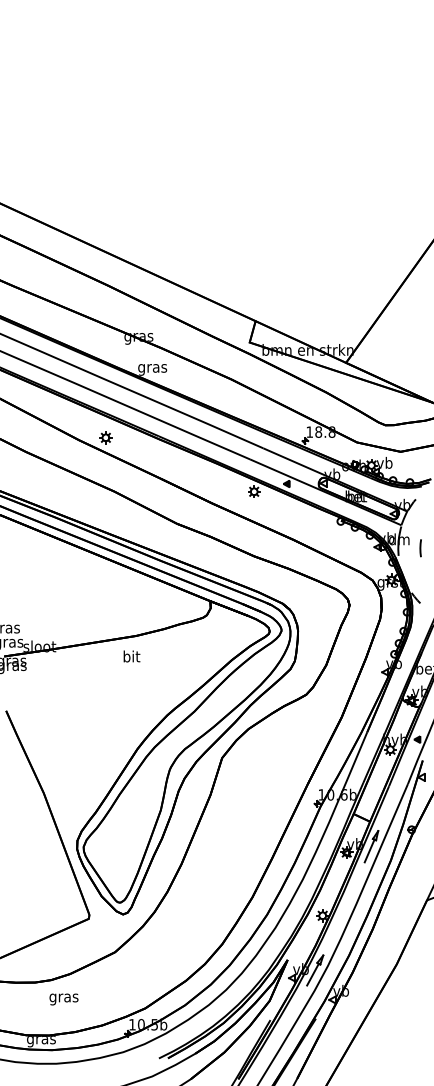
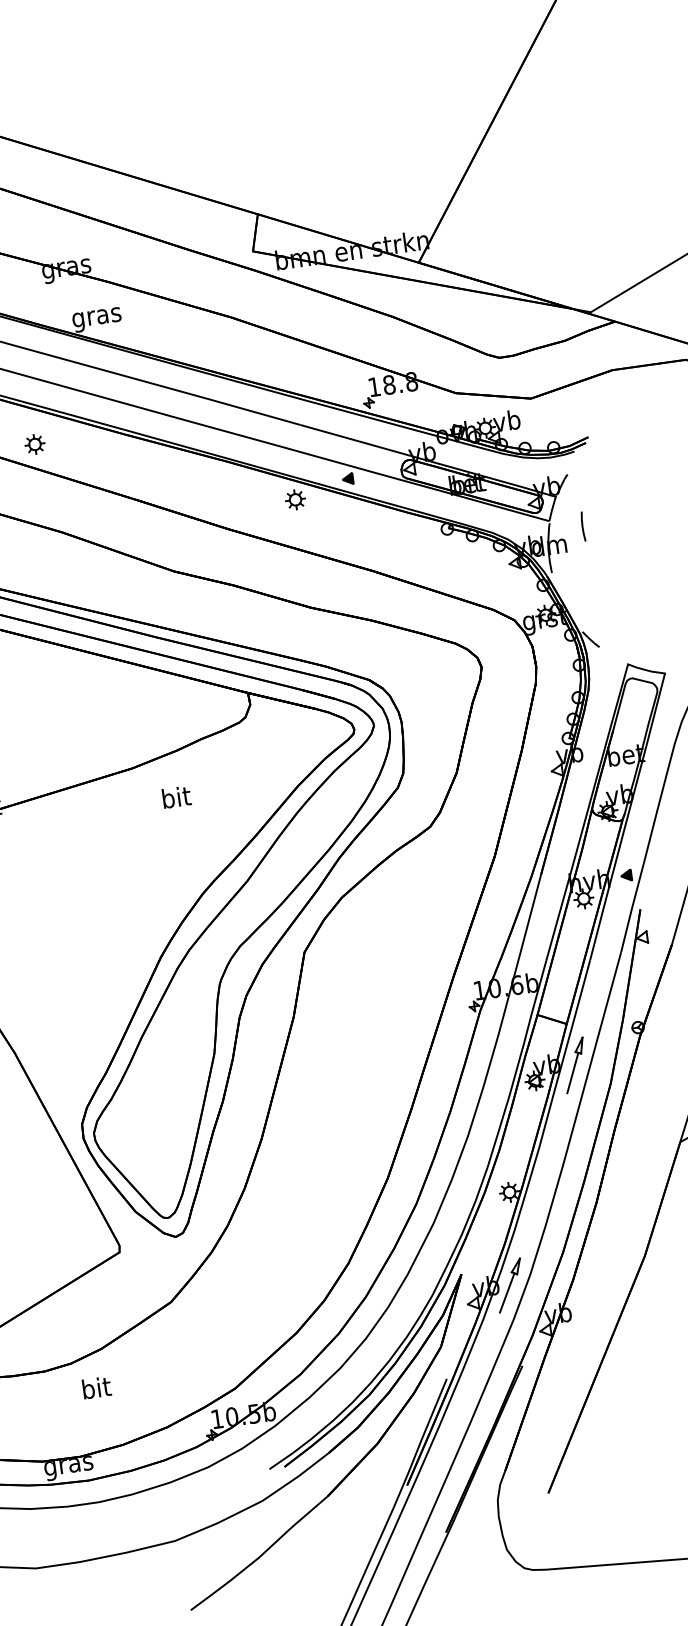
line: (420, 548) -> (582, 527), moved
text: (131, 656) -> (175, 797), moved
text: (63, 997) -> (95, 1389), gras -> bit

